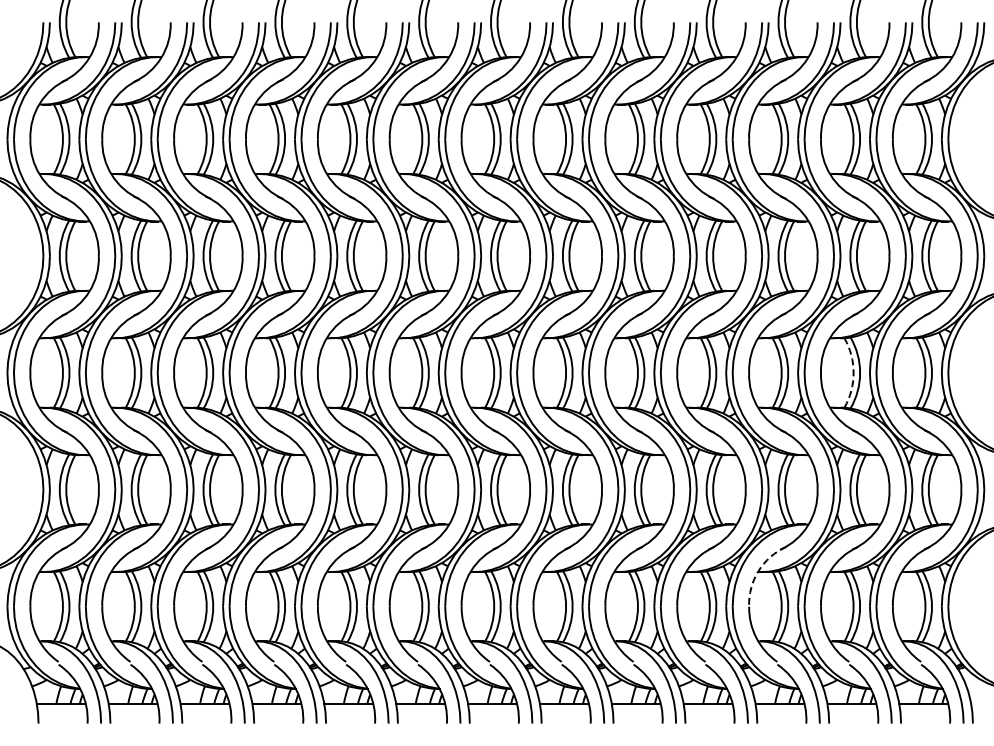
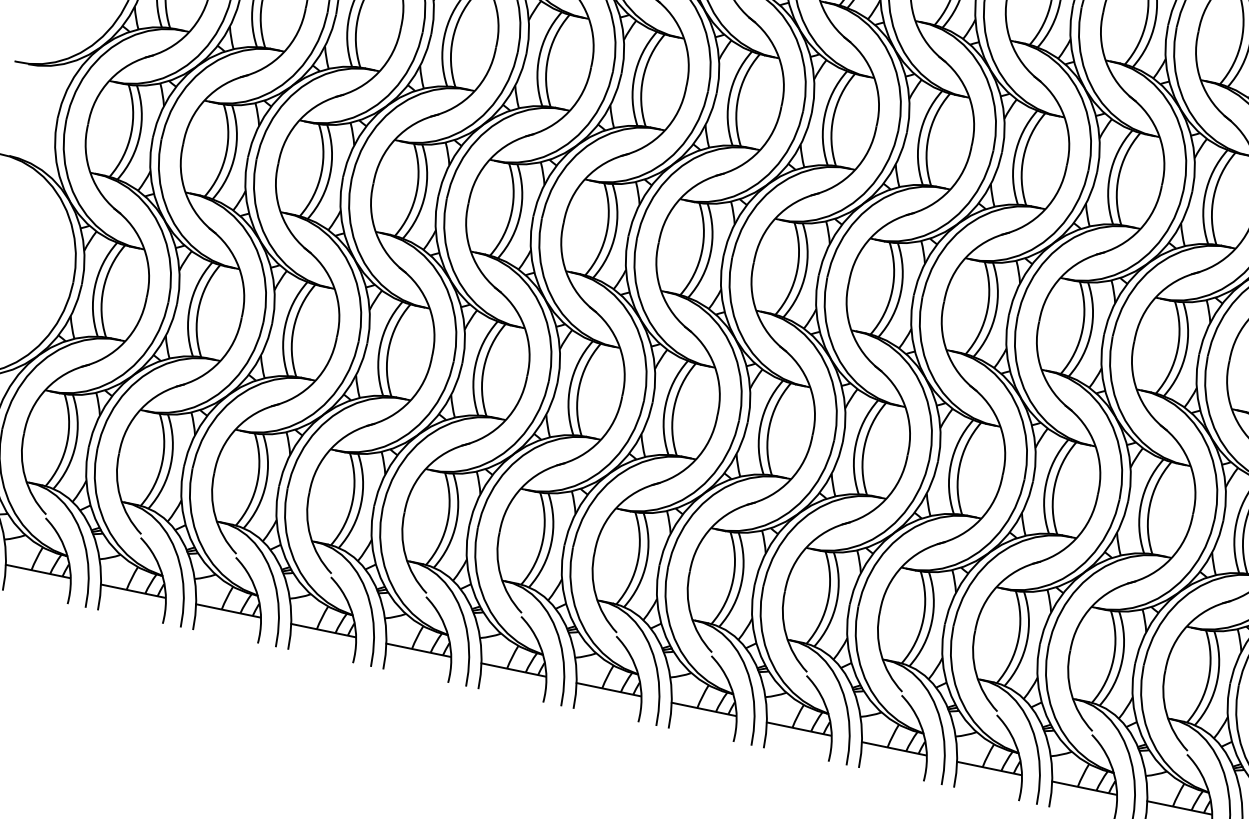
arc: (853, 372) -> (1177, 349), dashed -> solid
arc: (758, 571) -> (997, 586), dashed -> solid

